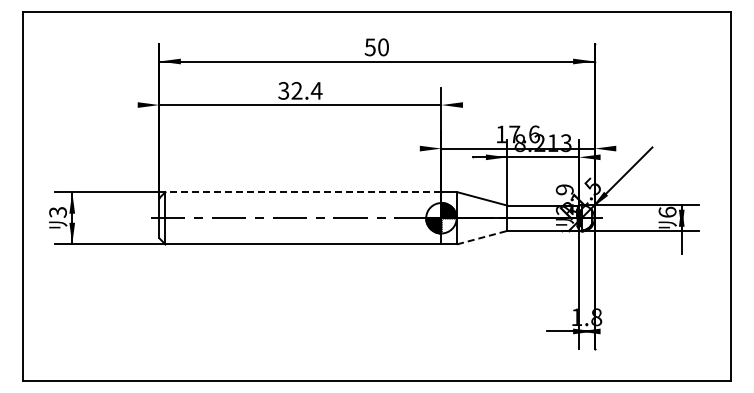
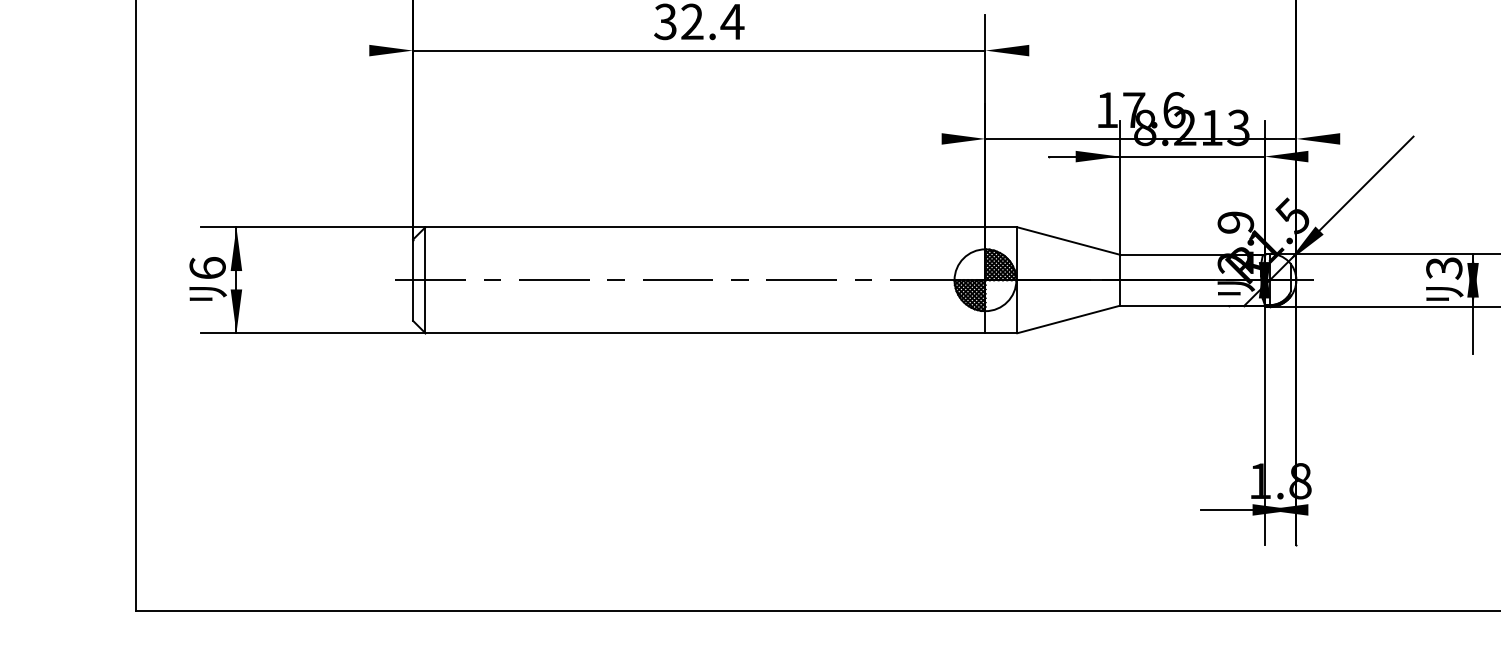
line: (302, 192) -> (703, 227), dashed -> solid
text: (57, 211) -> (206, 266), 3 -> 6
text: (667, 211) -> (1444, 266), 6 -> 3
line: (482, 237) -> (1068, 319), dashed -> solid

